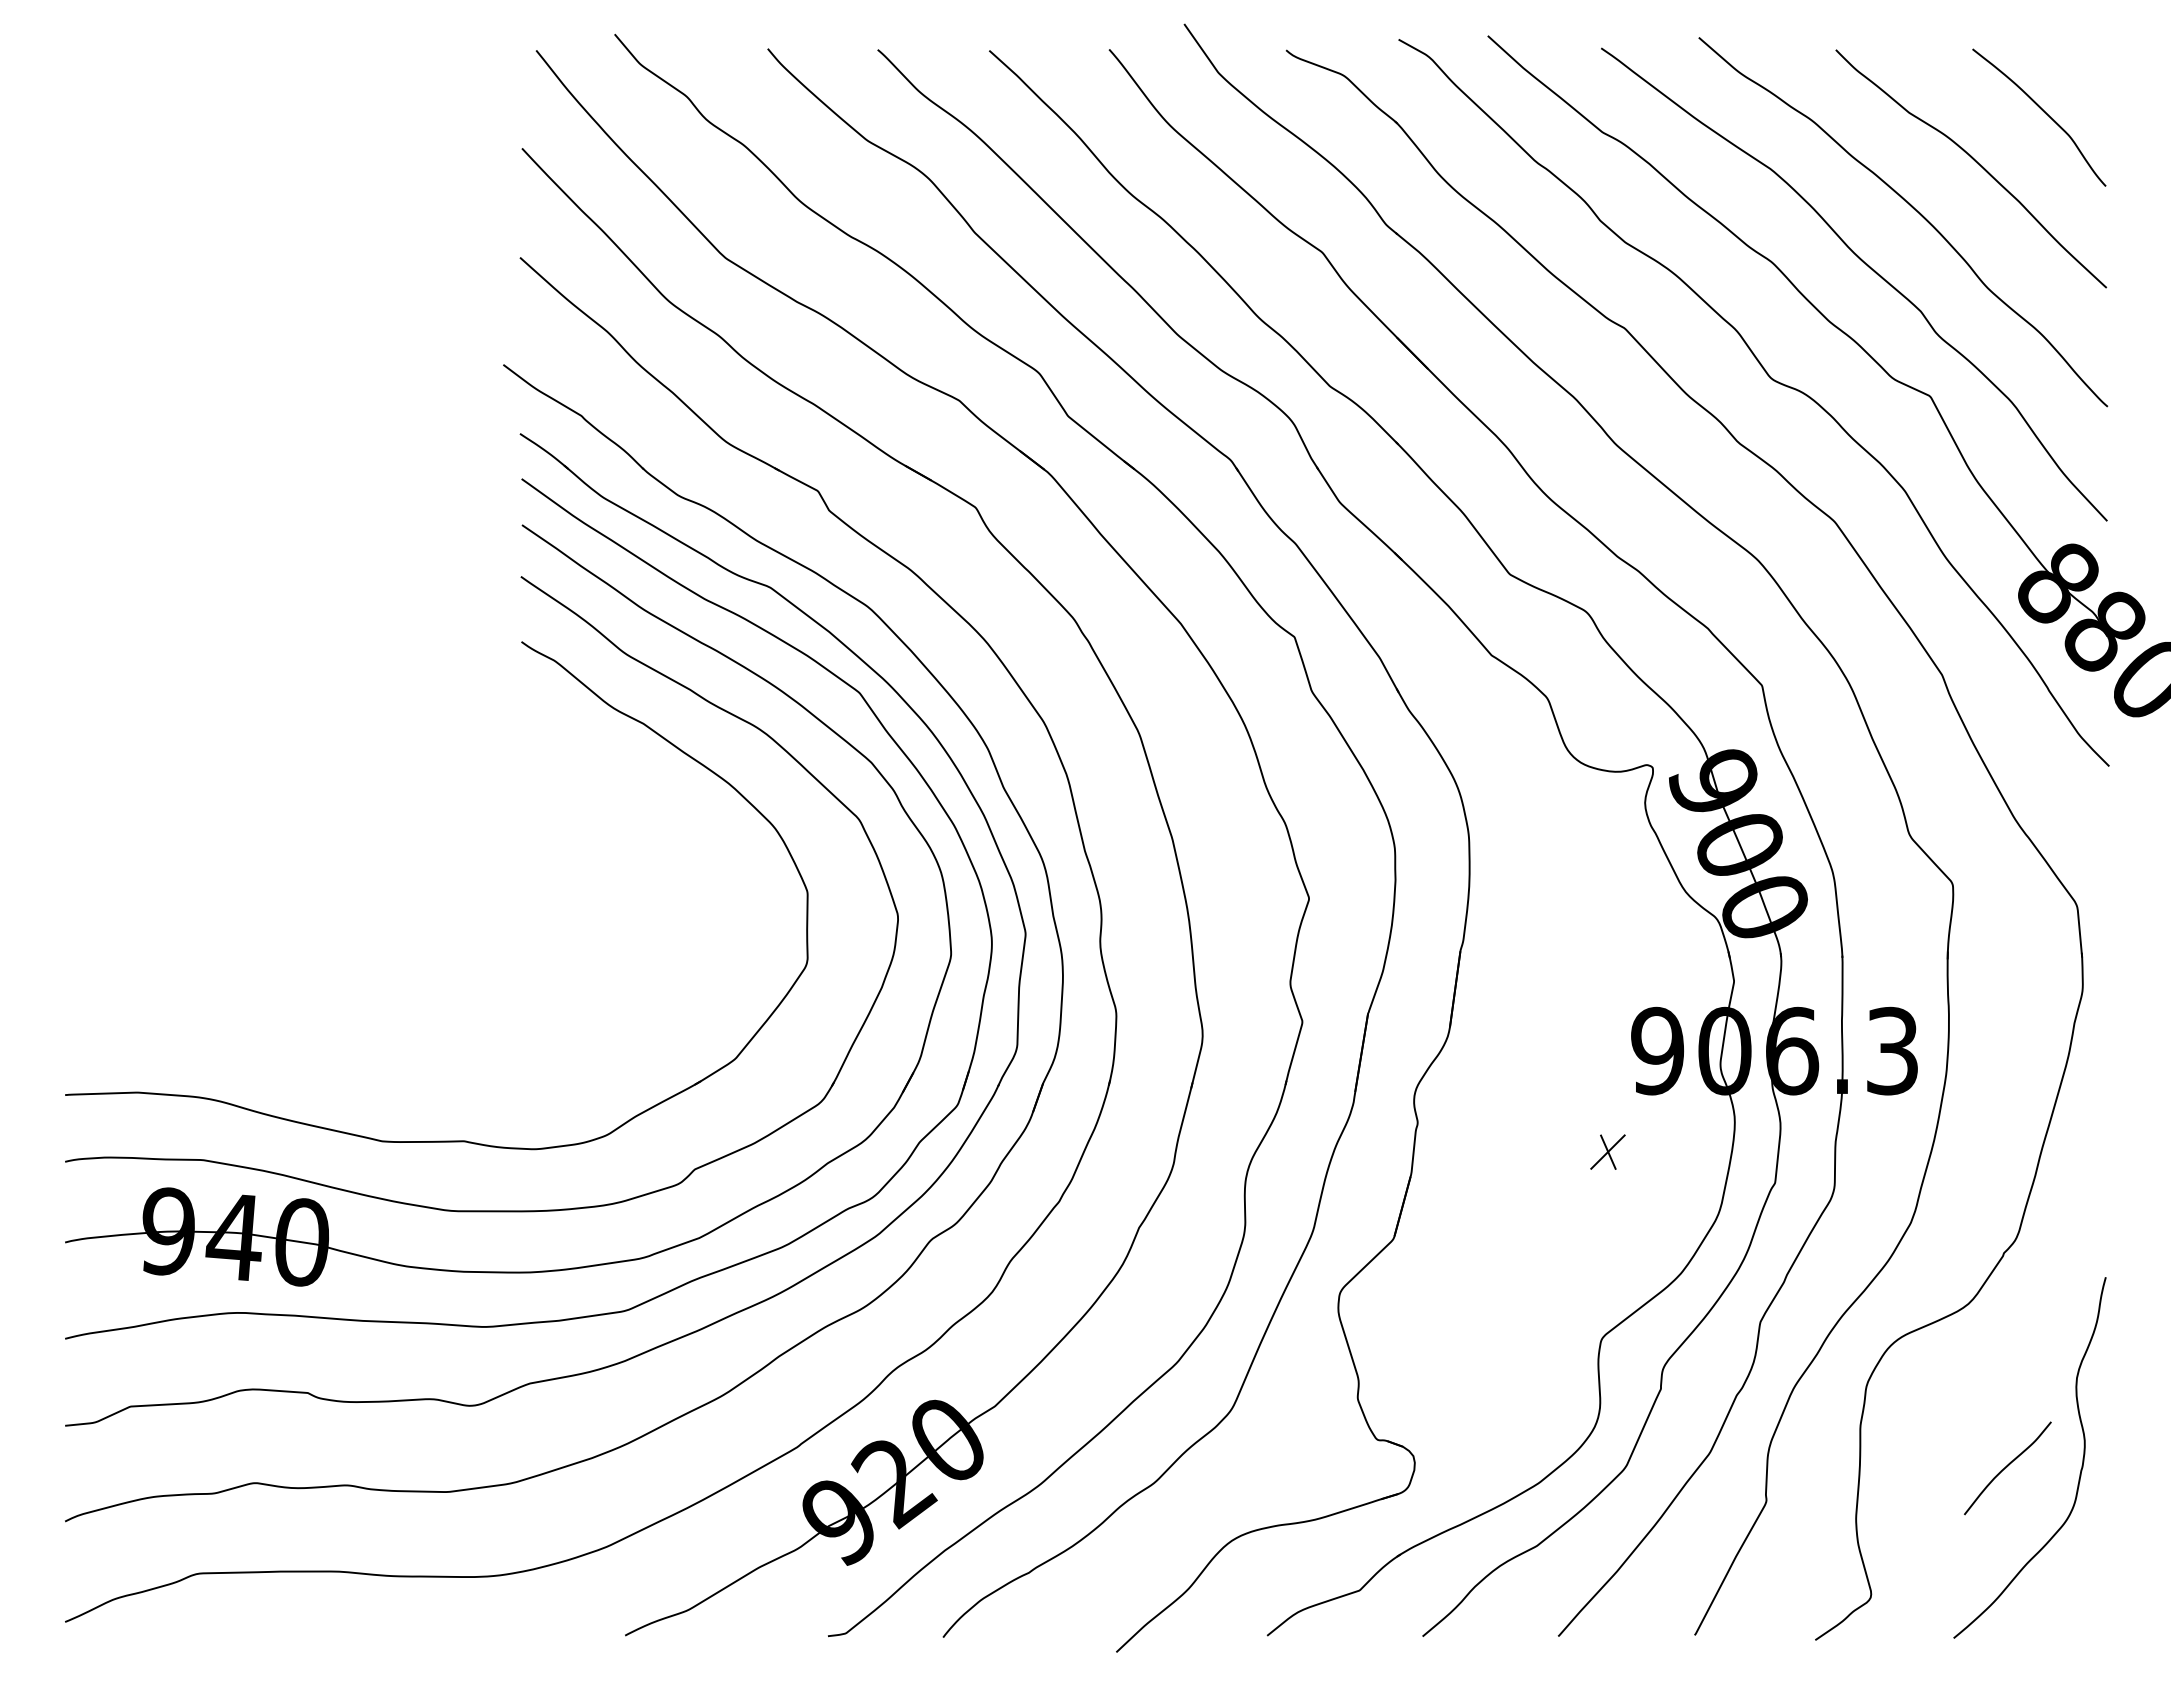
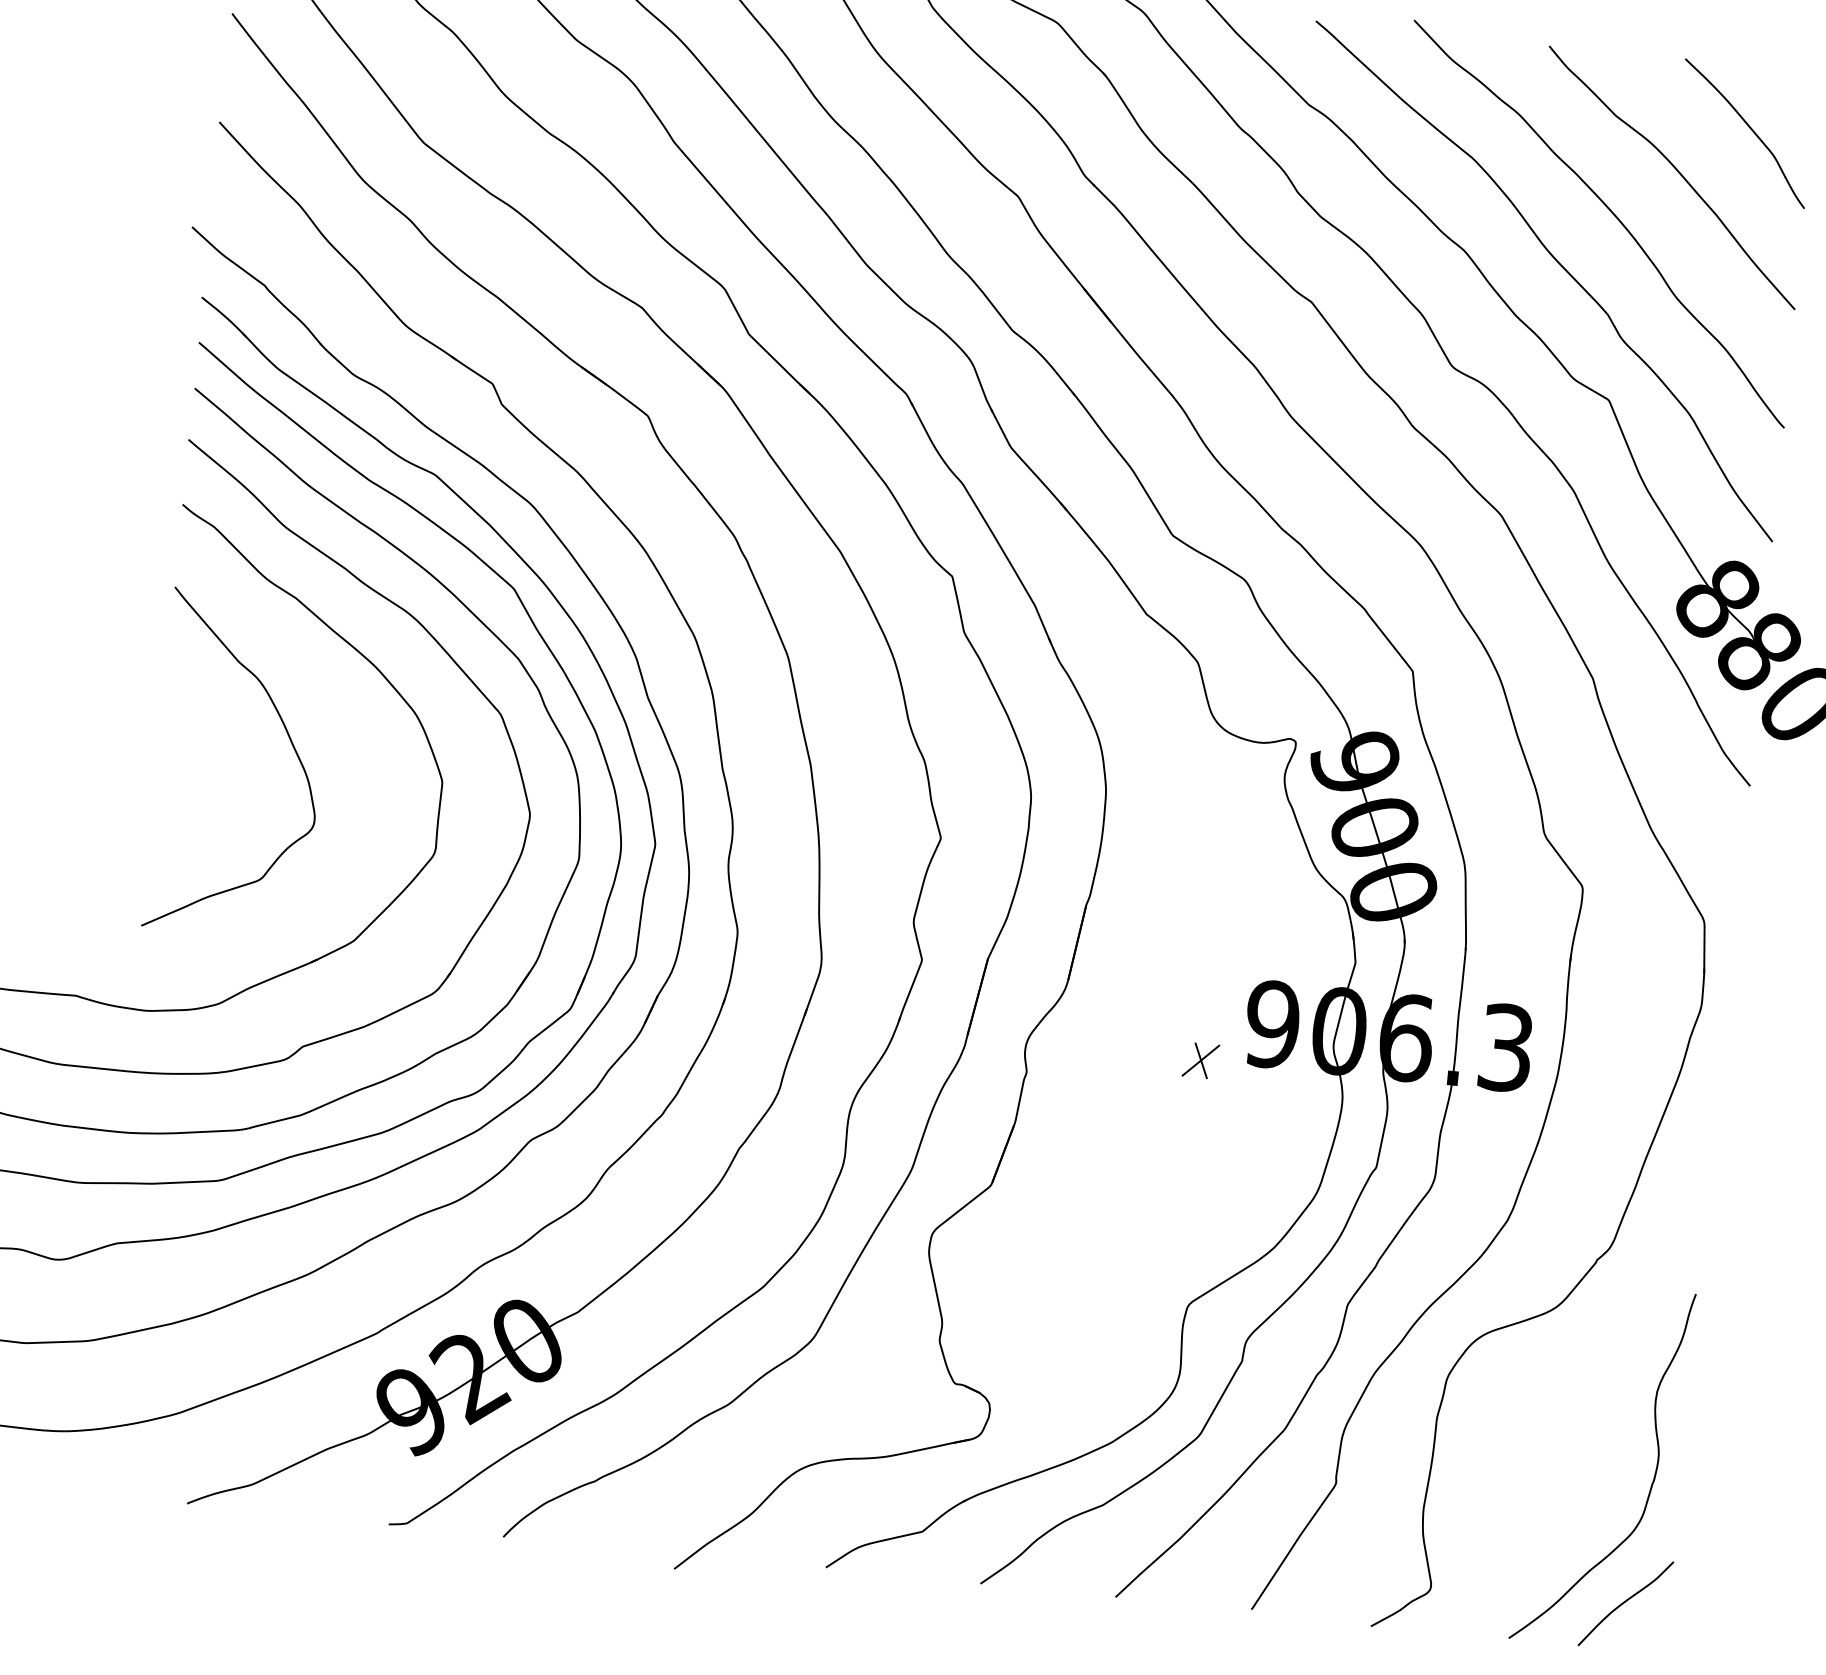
curve: (653, 869) -> (291, 744), added
part: (1607, 1151) -> (1200, 1060), moved
curve: (2007, 1467) -> (1625, 1602), moved

